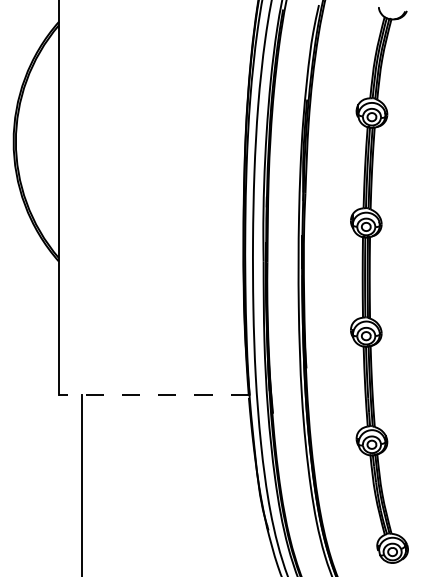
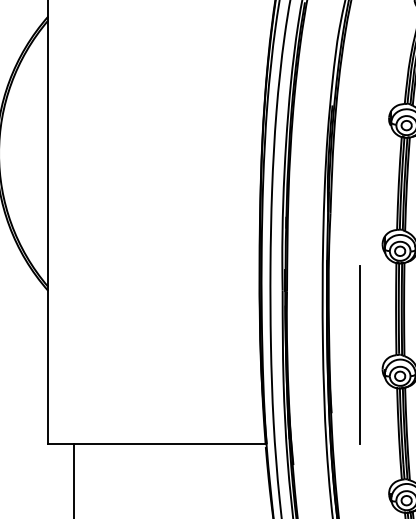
line: (330, 316) -> (359, 353), added
line: (153, 395) -> (156, 444), dashed -> solid

